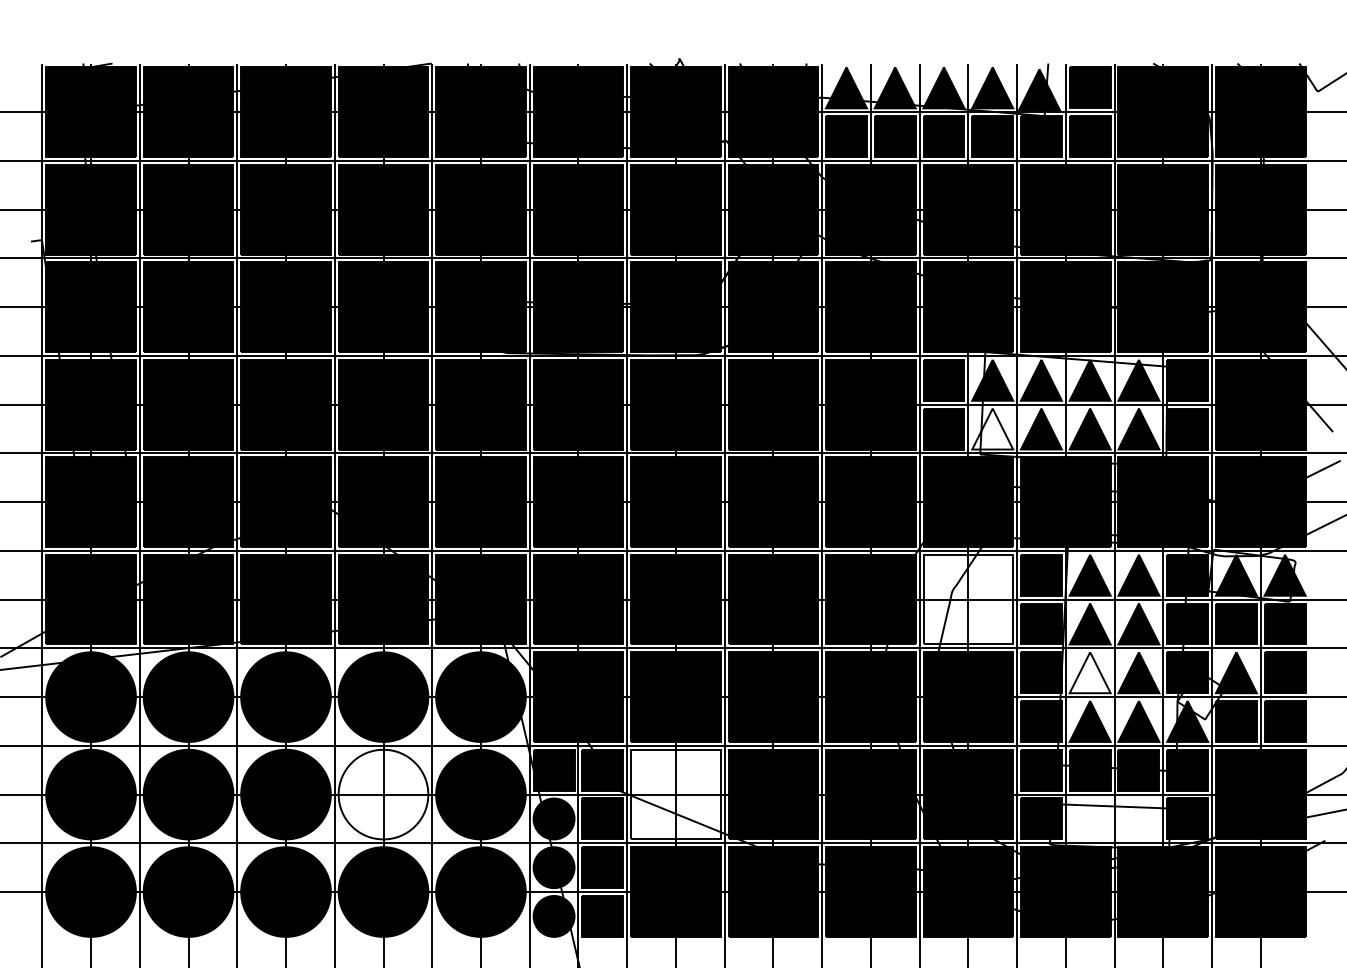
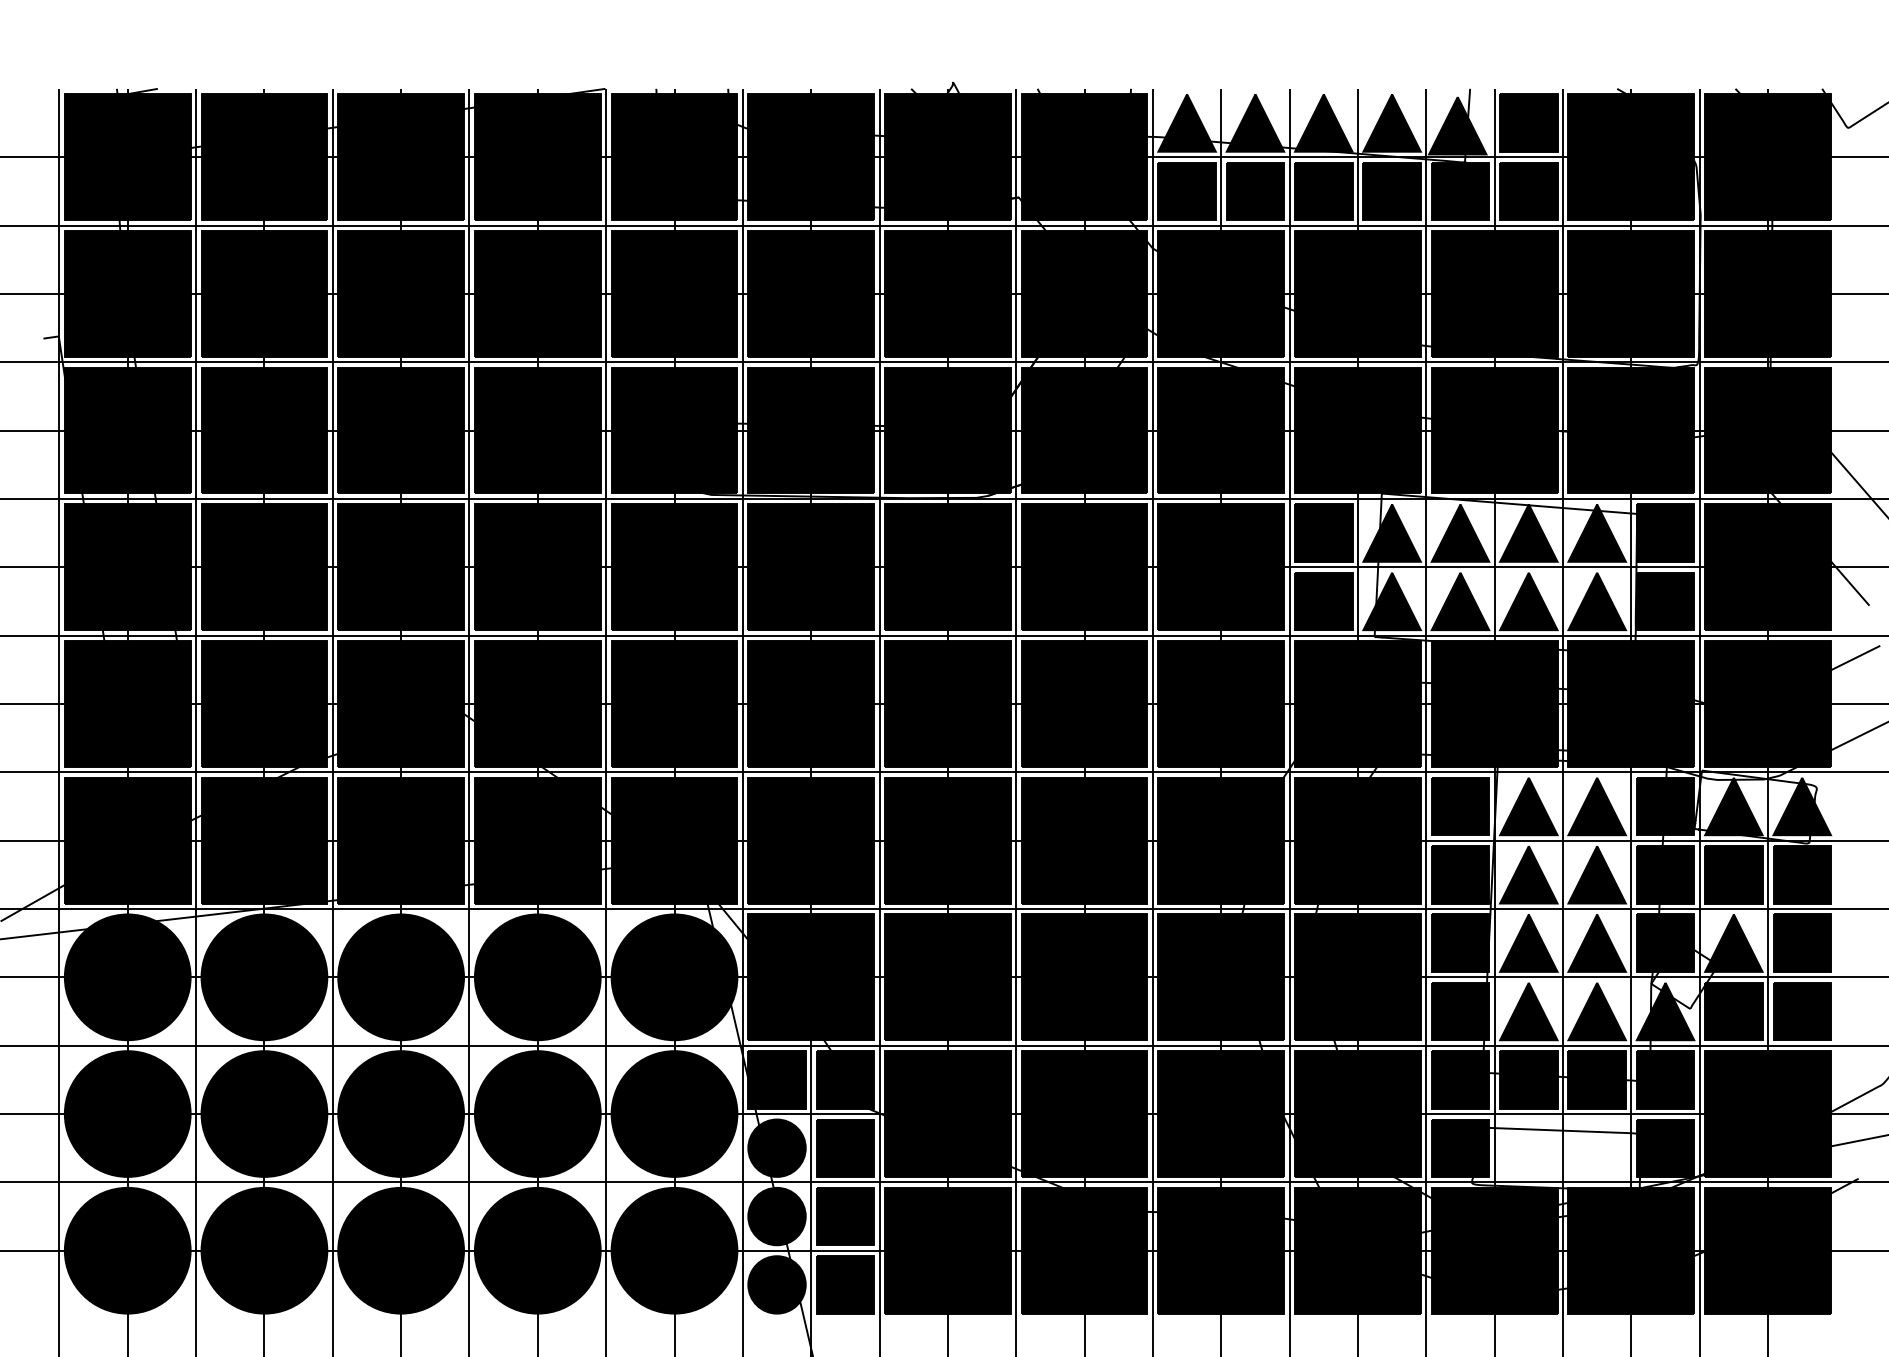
fill: (992, 429) -> (1391, 601), added
fill: (968, 599) -> (1357, 840), added
fill: (1089, 672) -> (1528, 942), added
fill: (383, 794) -> (537, 1113), added
fill: (675, 794) -> (947, 1113), added

